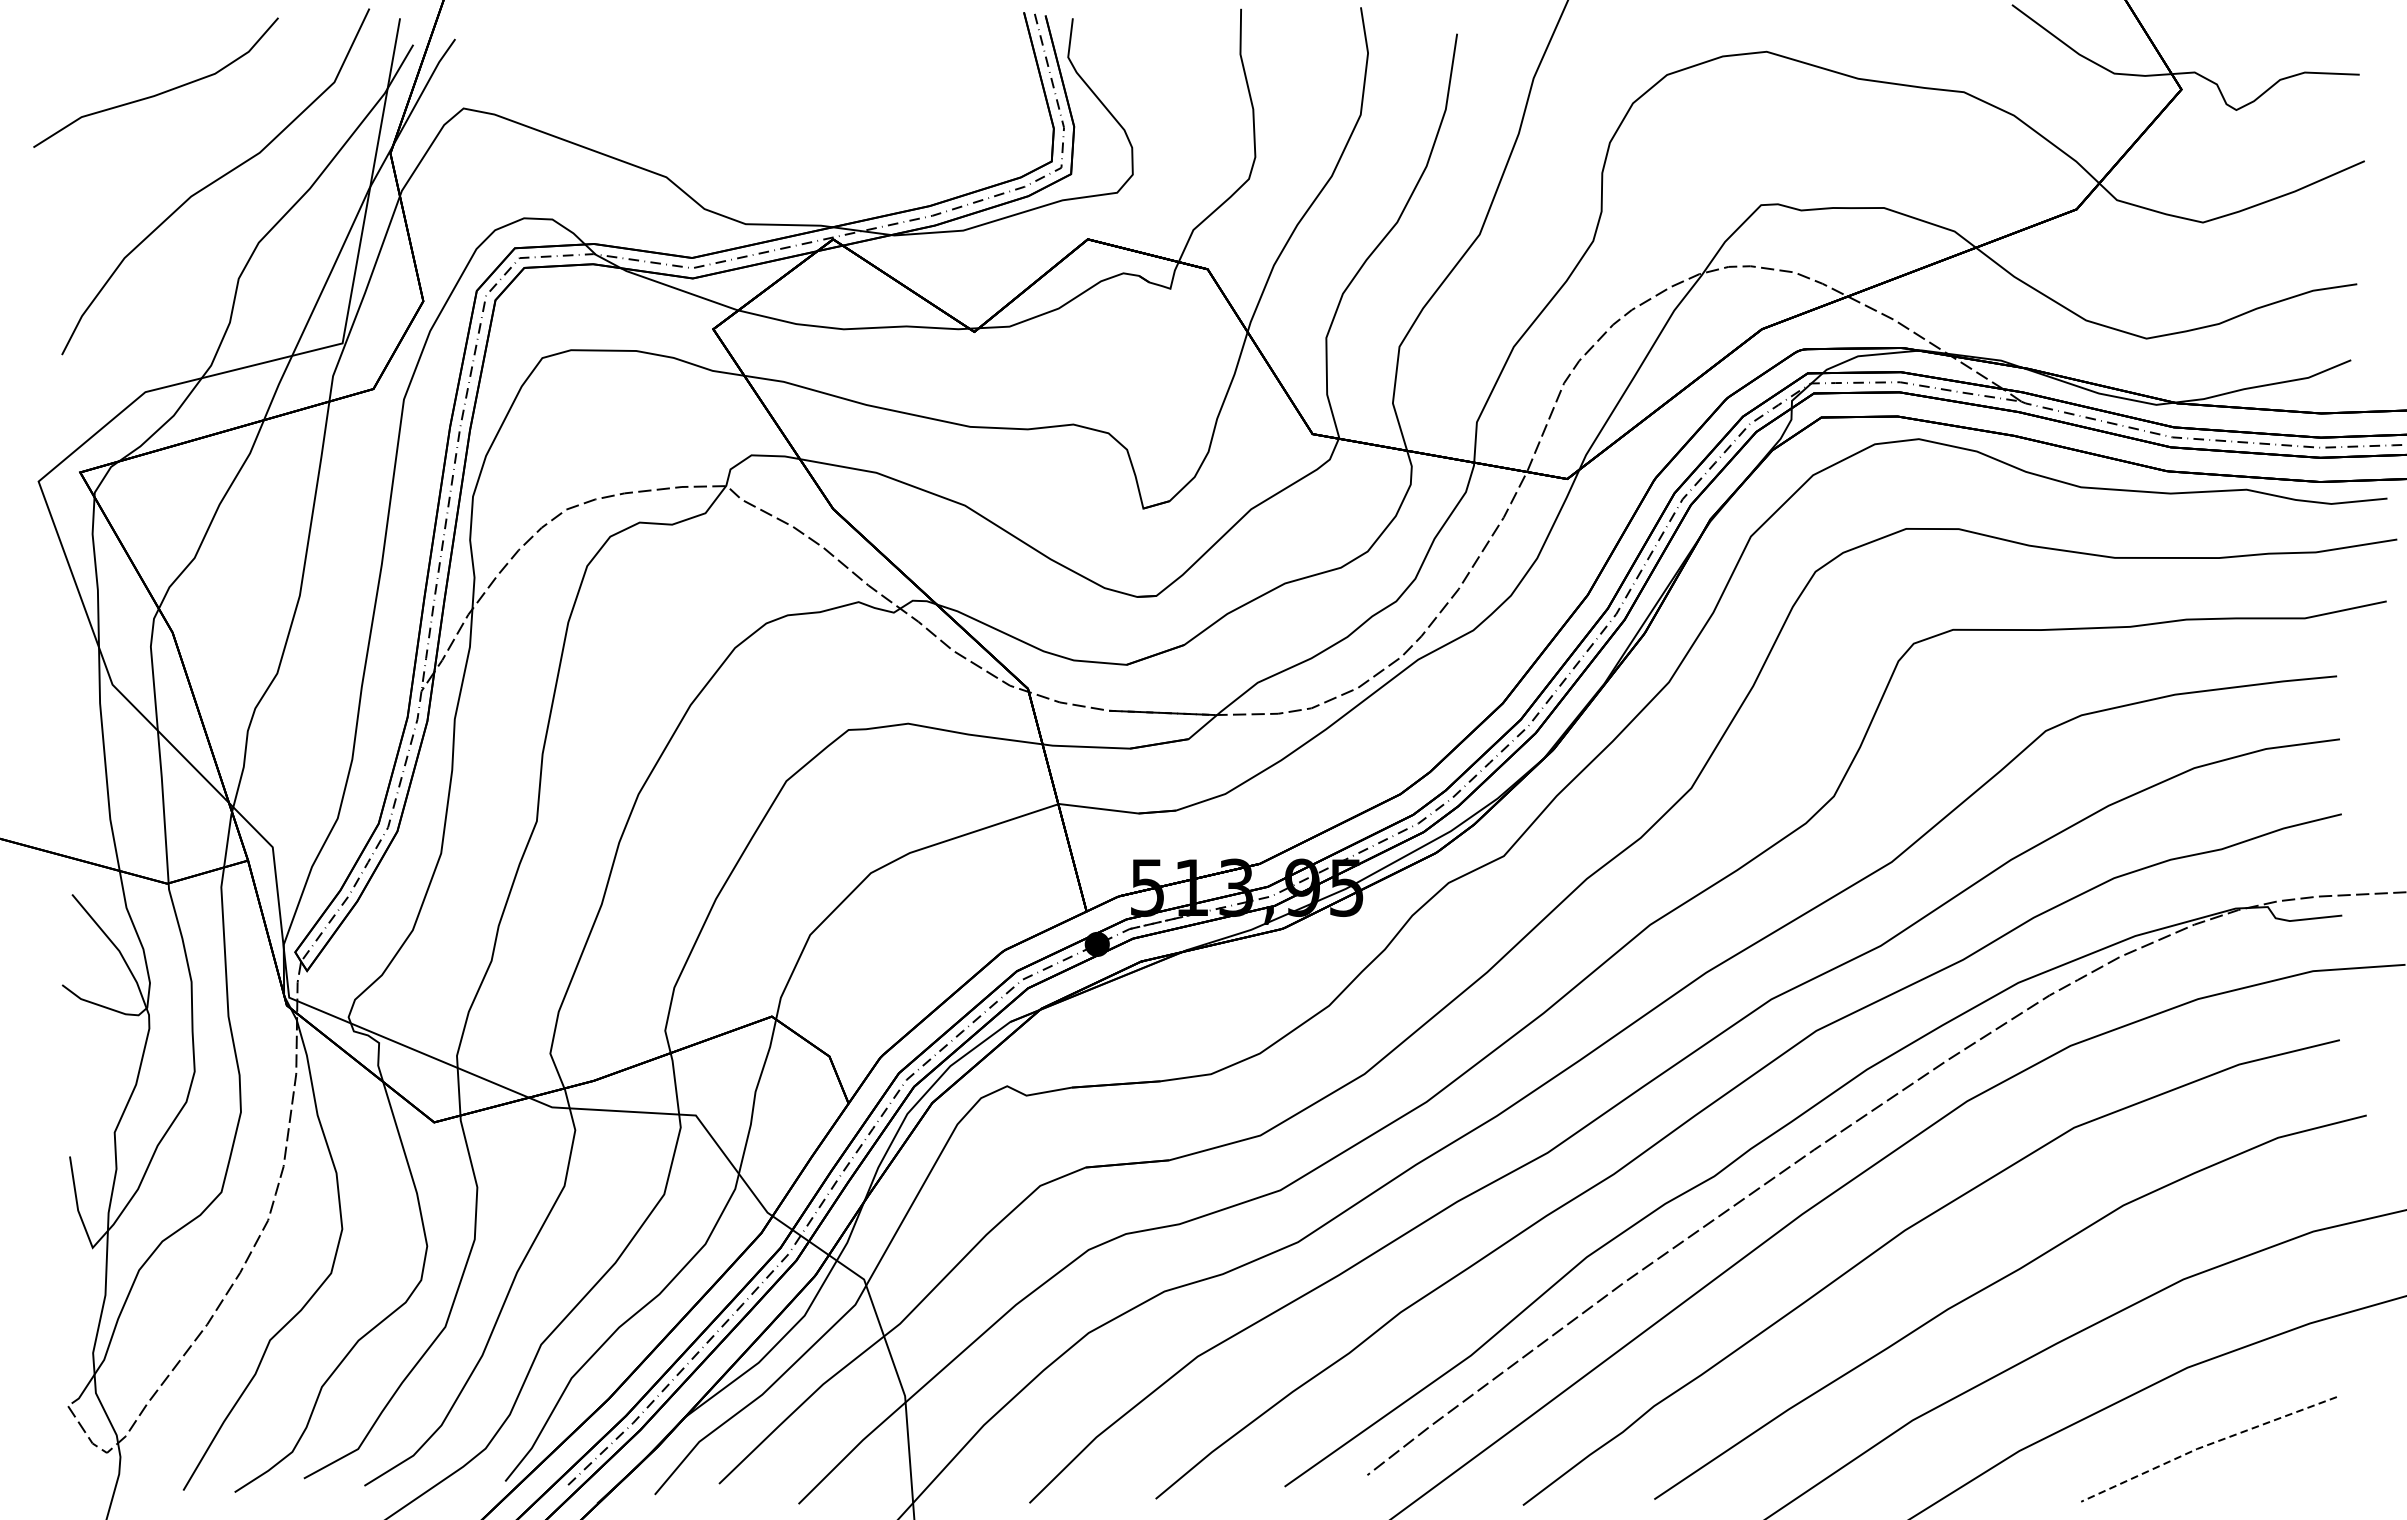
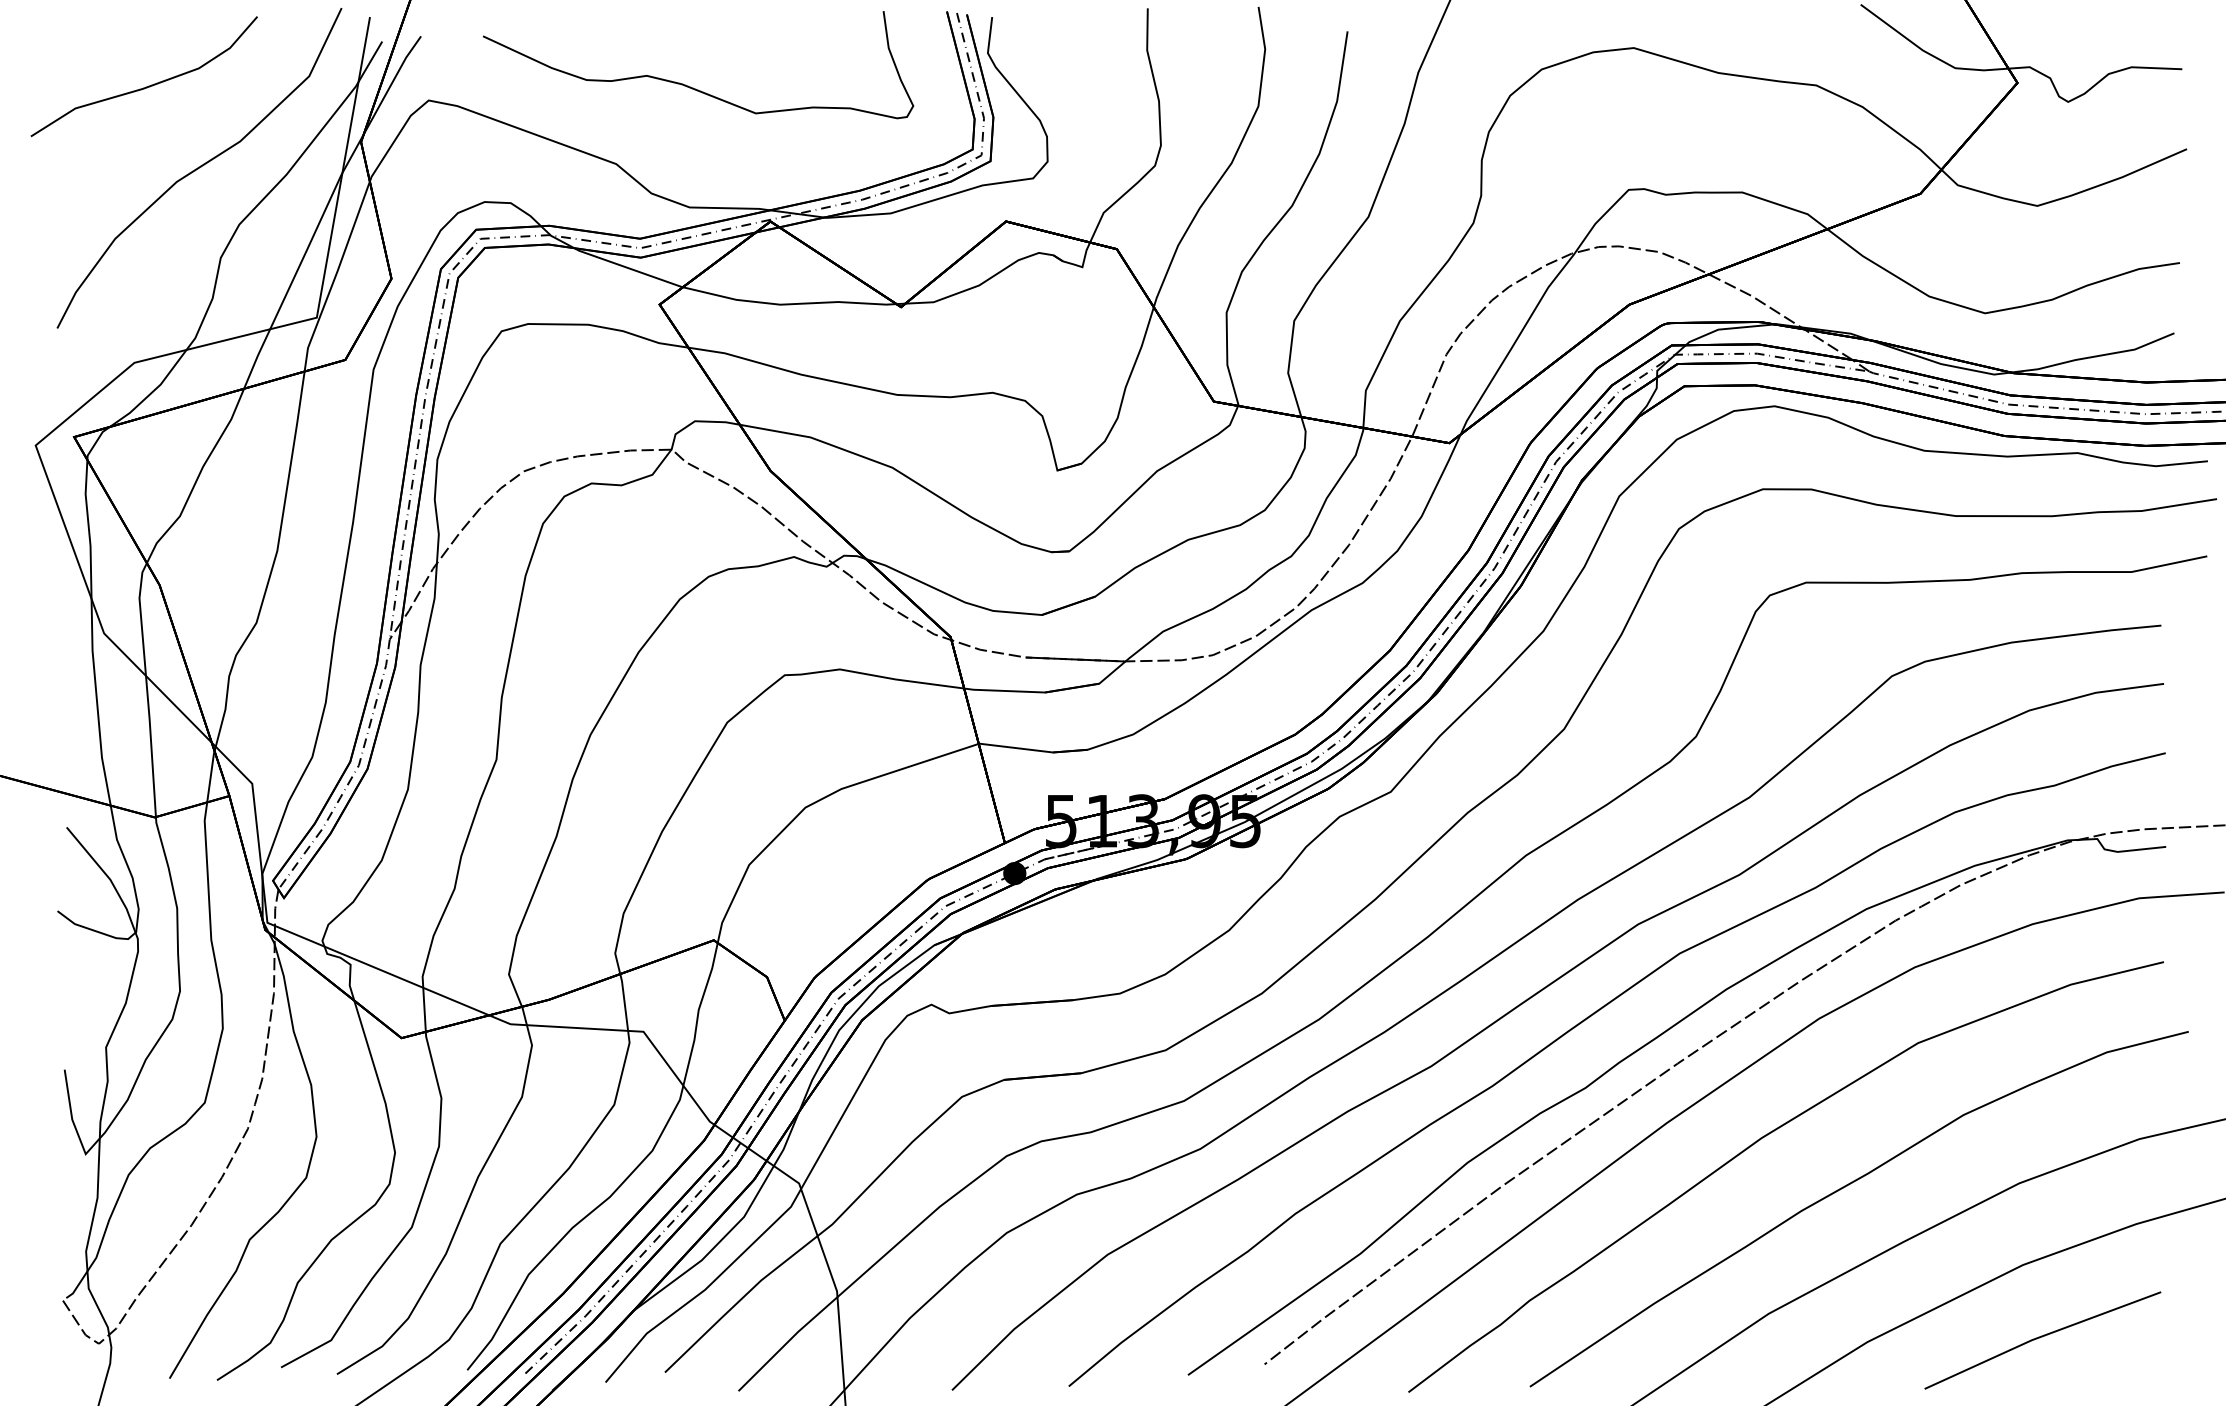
curve: (744, 92) -> (688, 85), added
line: (2206, 1446) -> (2040, 1337), dashed -> solid

